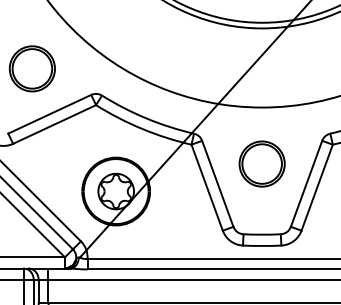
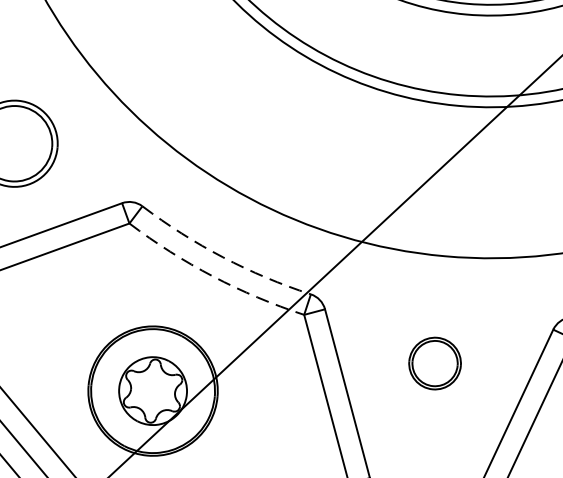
arc: (146, 118) -> (223, 257), solid -> dashed
arc: (142, 128) -> (213, 275), solid -> dashed
part: (261, 163) -> (434, 362), size x0.6

